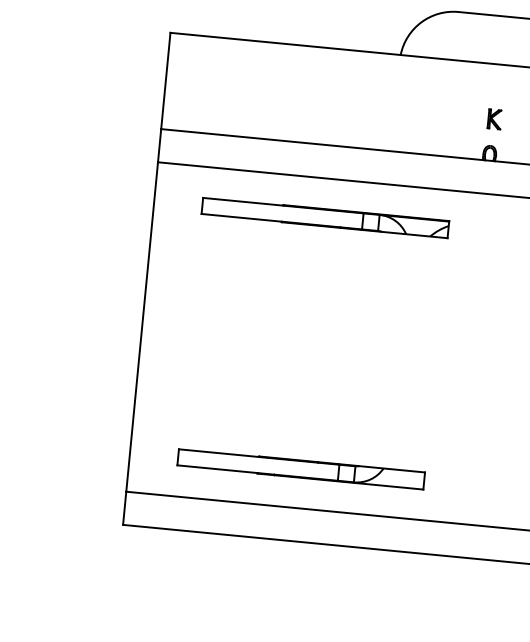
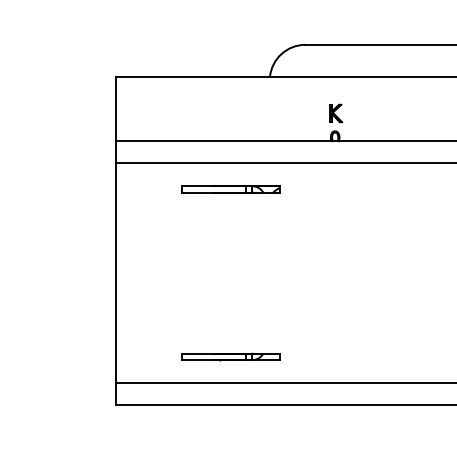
part: (495, 119) -> (336, 113), size x1.4
part: (325, 218) -> (230, 189), size x0.6
part: (301, 468) -> (230, 356), size x0.6

